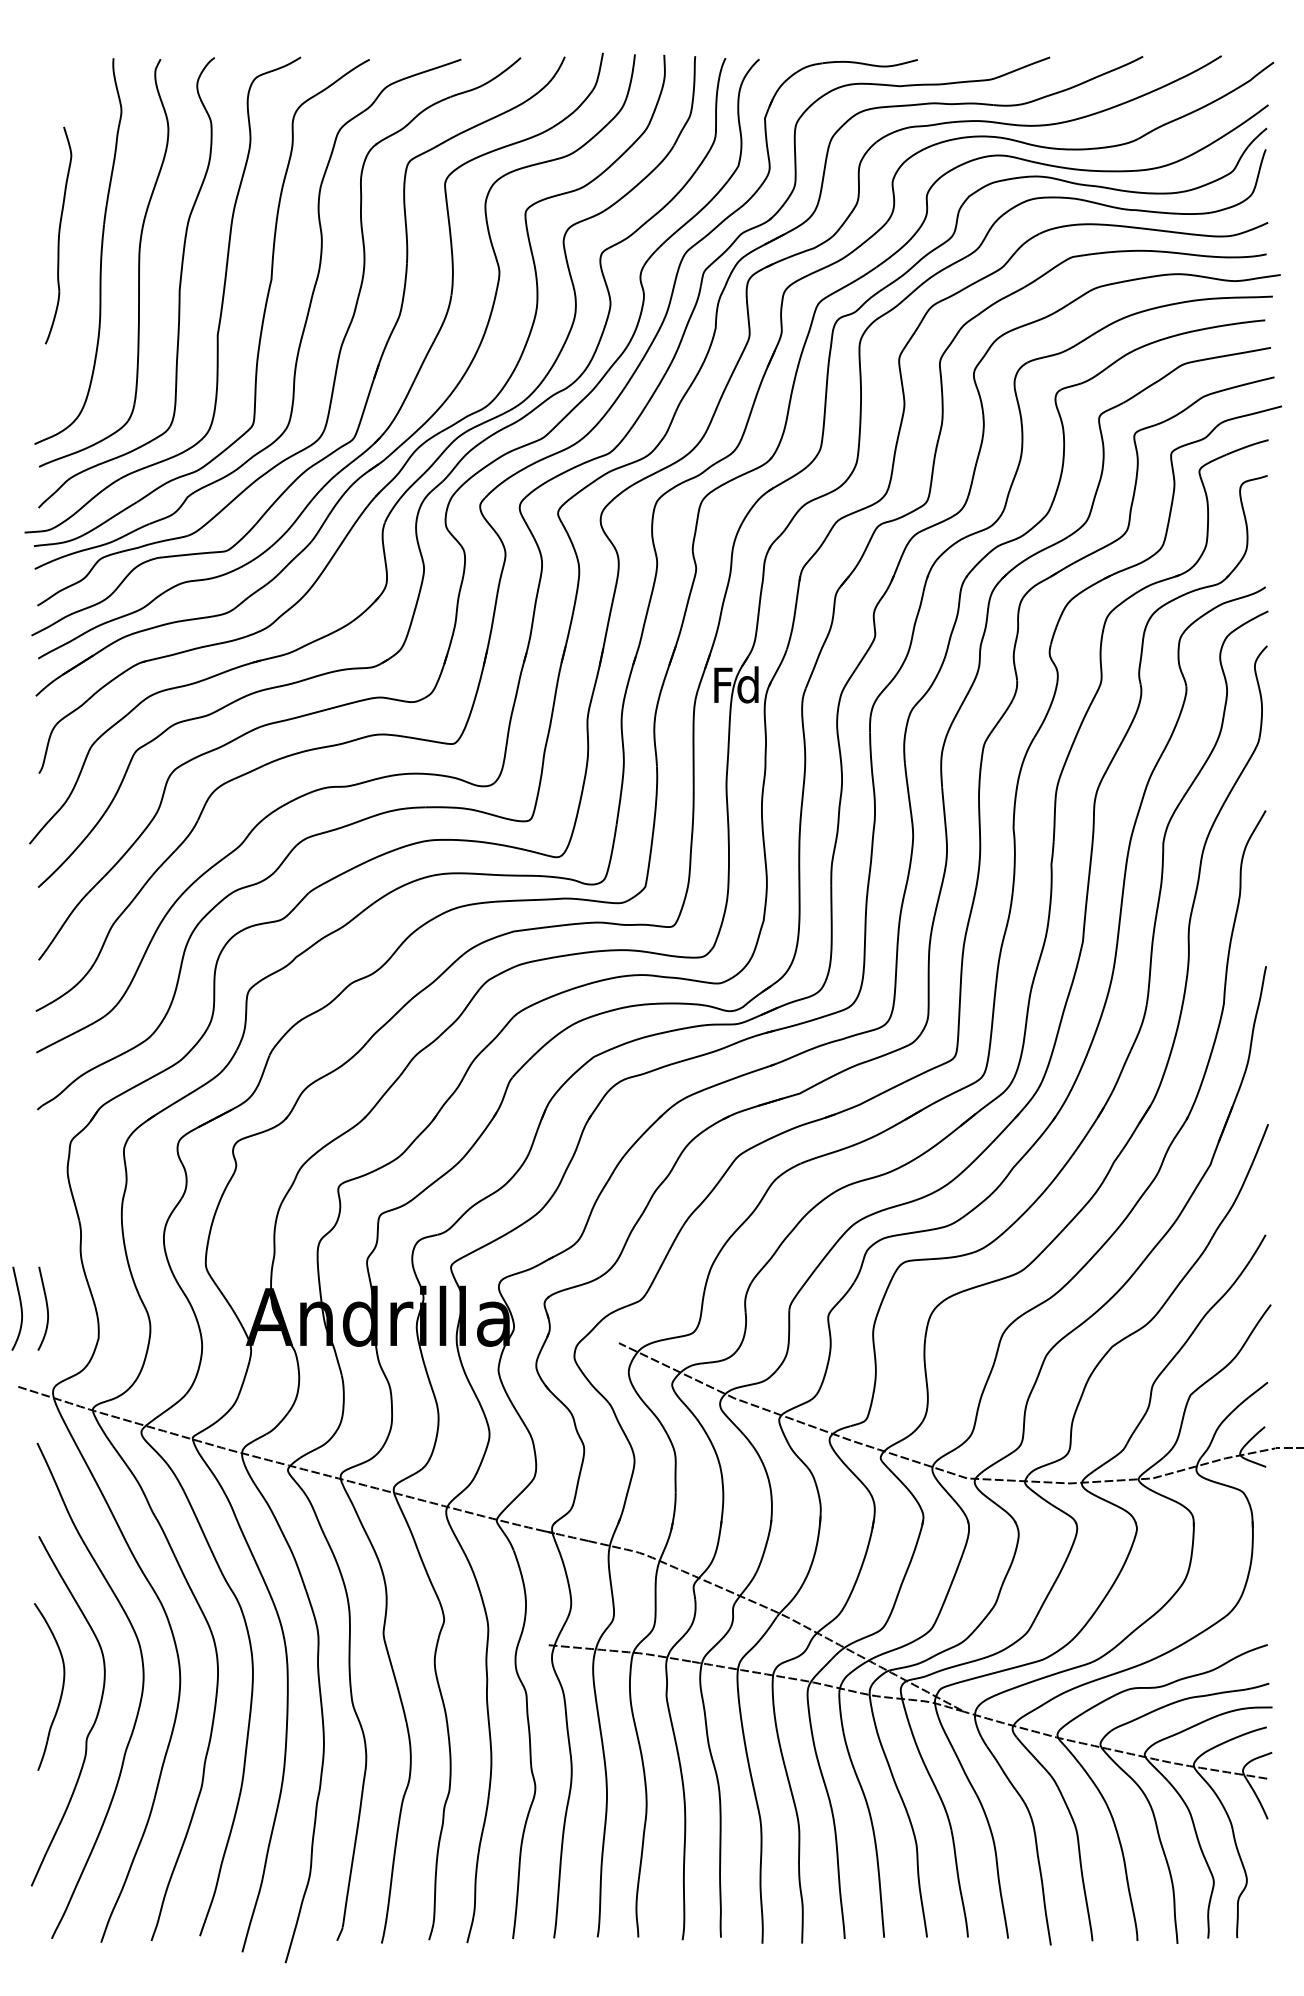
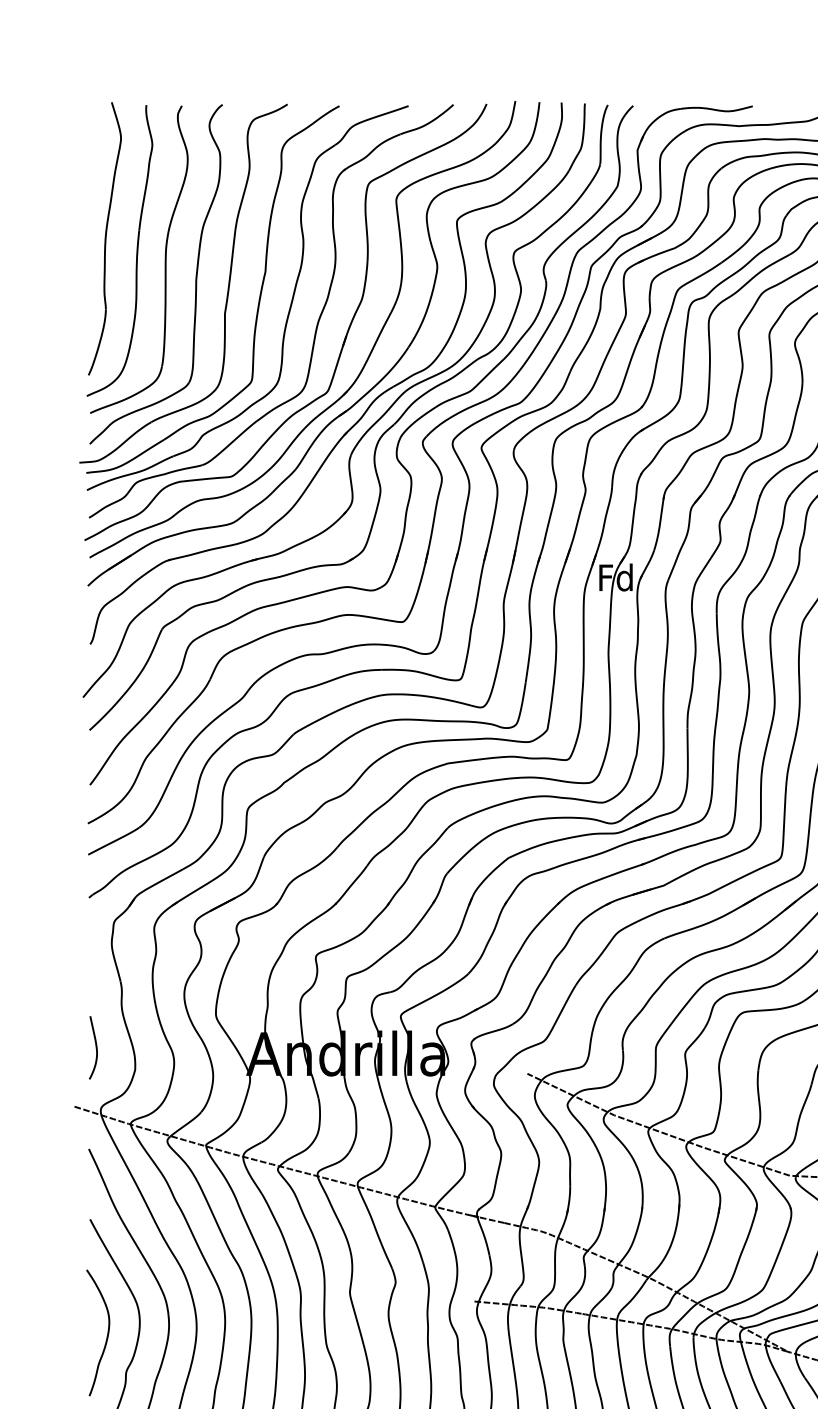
part: (58, 235) -> (104, 238), size x1.67
curve: (20, 1308) -> (76, 1047), removed

